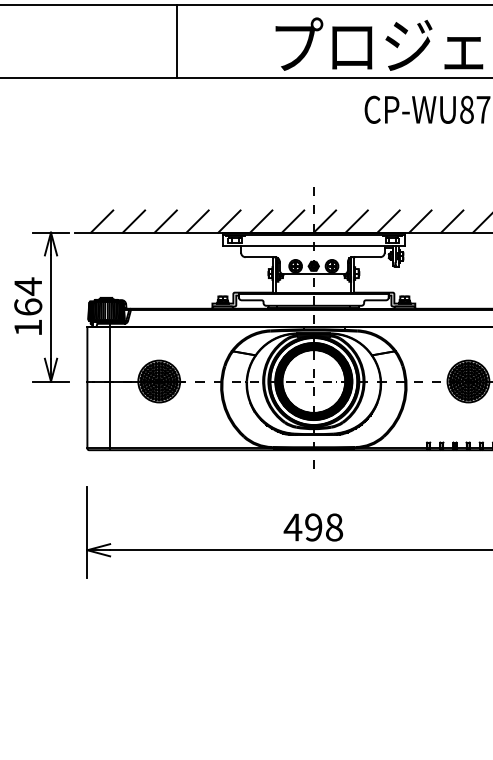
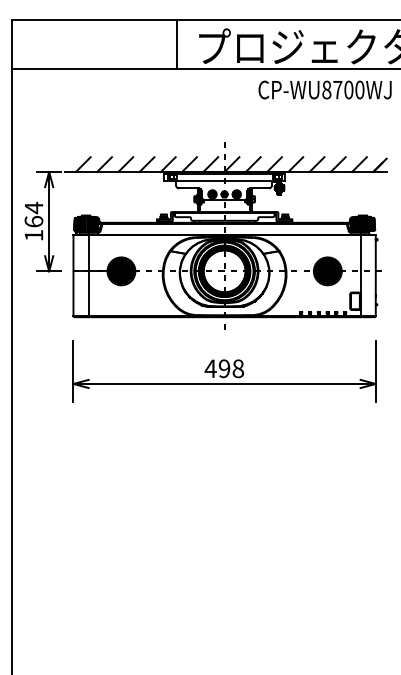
line: (177, 41) -> (176, 44), moved

